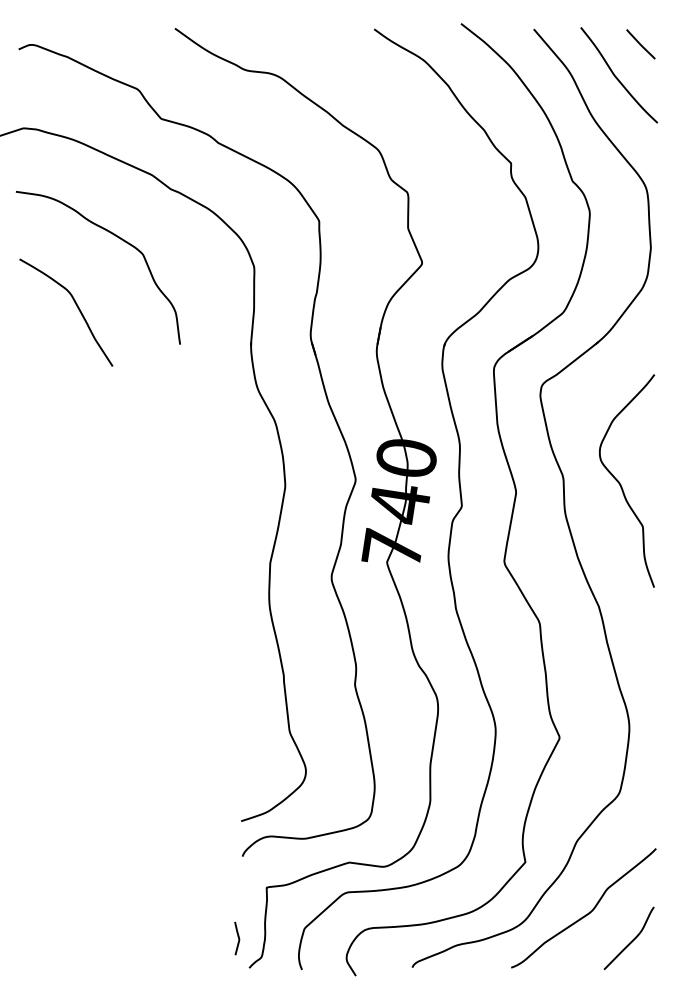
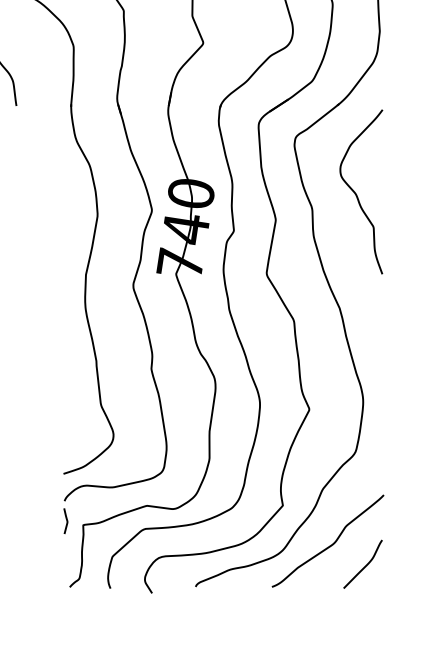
curve: (621, 484) -> (357, 194), moved
curve: (238, 938) -> (66, 521), moved

